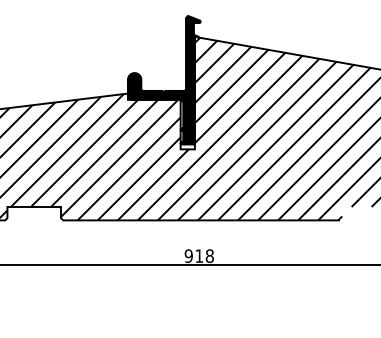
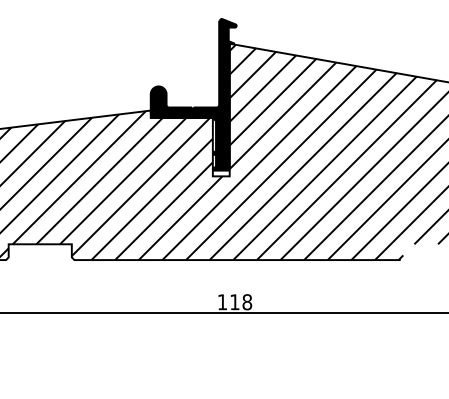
text: (188, 256) -> (222, 302), 918 -> 118

